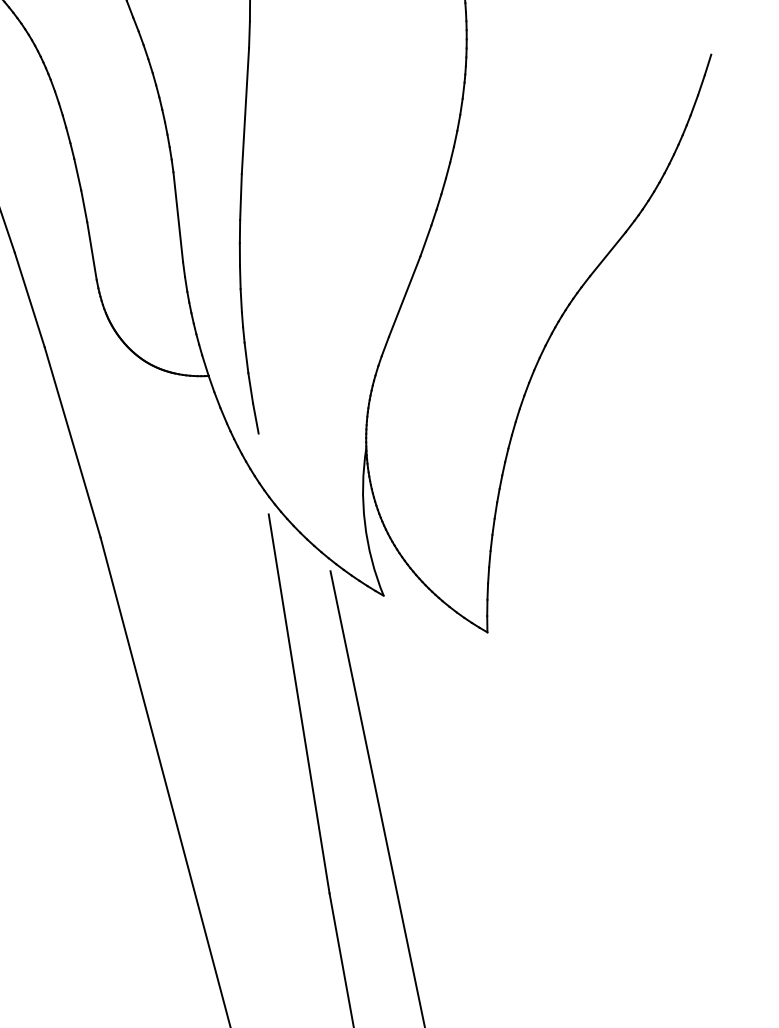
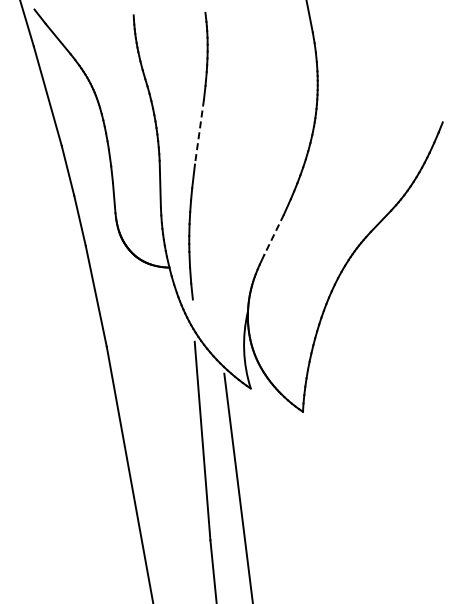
line: (245, 111) -> (199, 132), solid -> dashed
line: (403, 298) -> (273, 235), solid -> dashed

